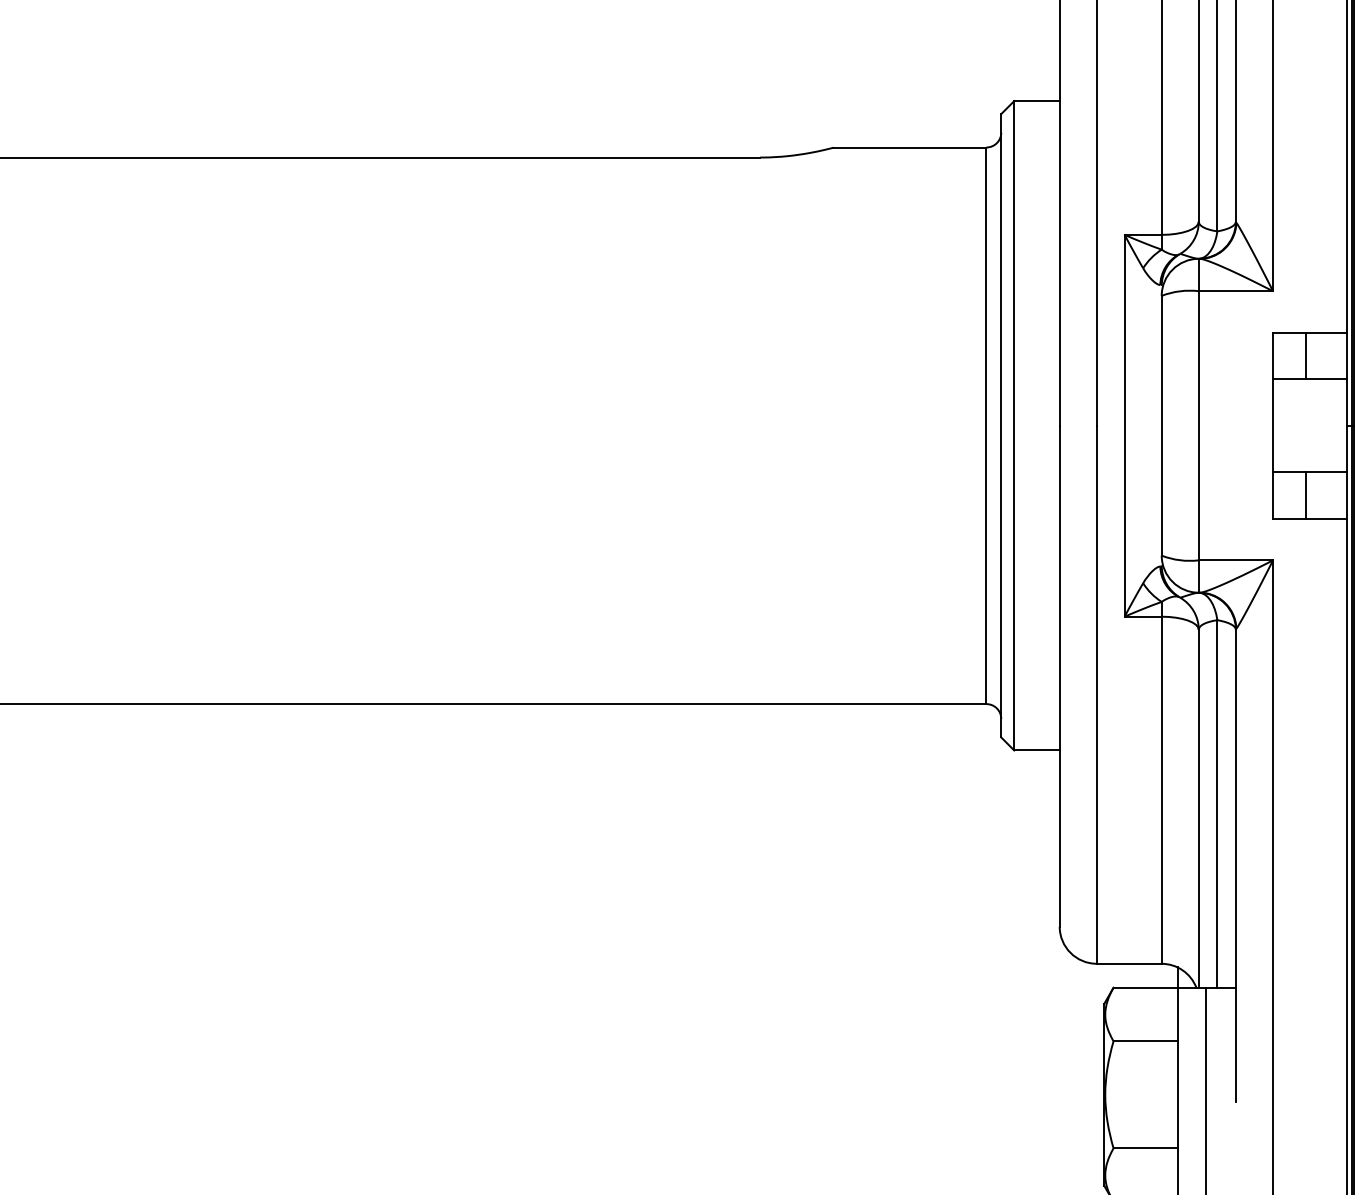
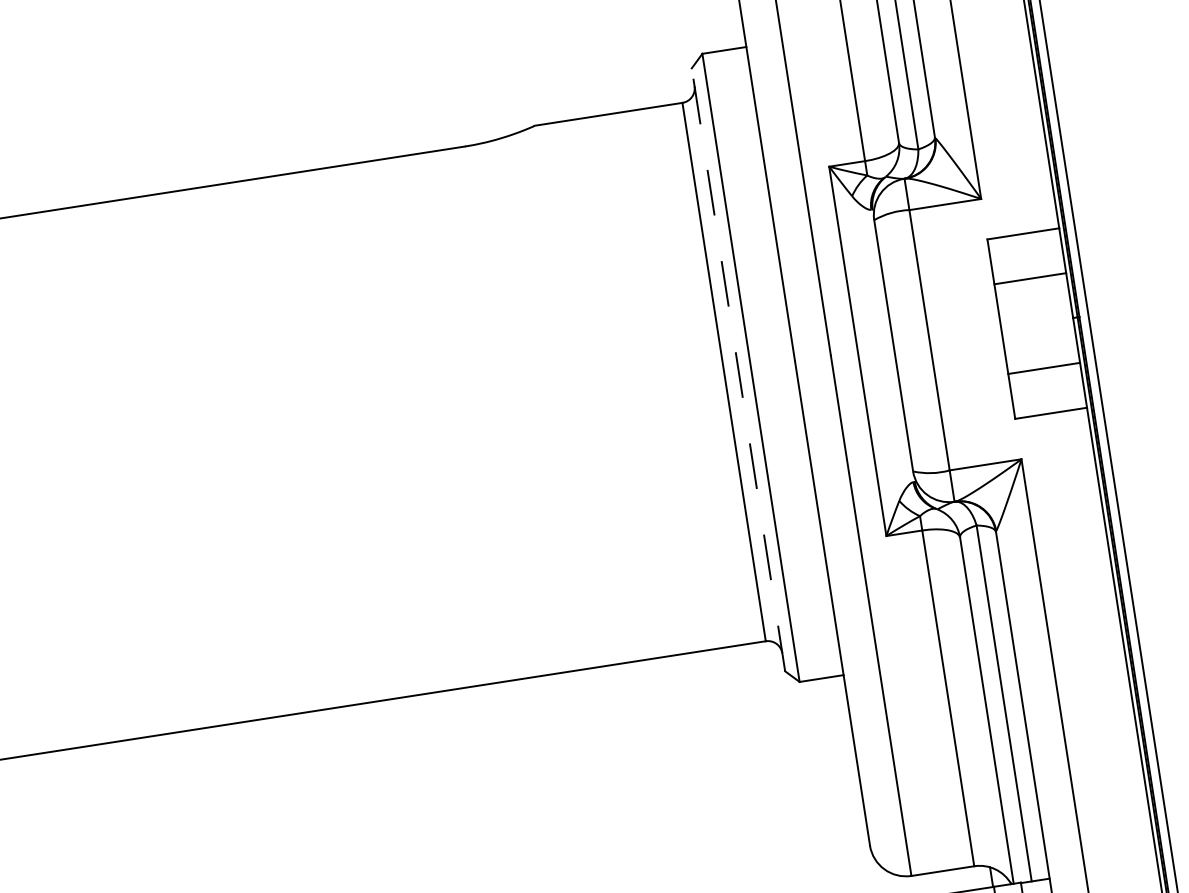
line: (1305, 356) -> (1022, 257), removed
line: (1001, 425) -> (738, 369), solid -> dashed
line: (1305, 495) -> (1043, 391), removed

